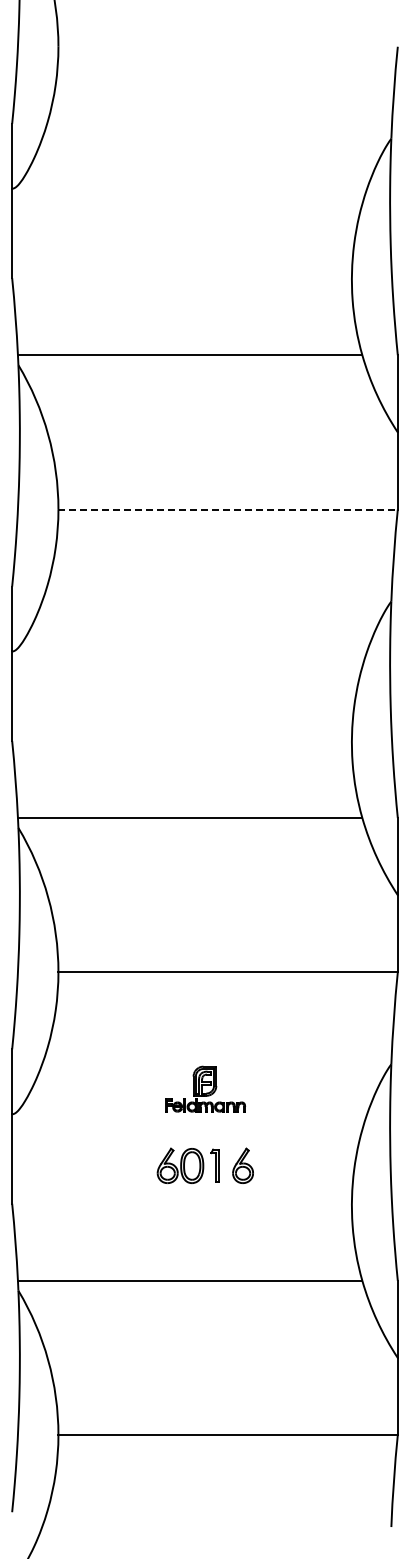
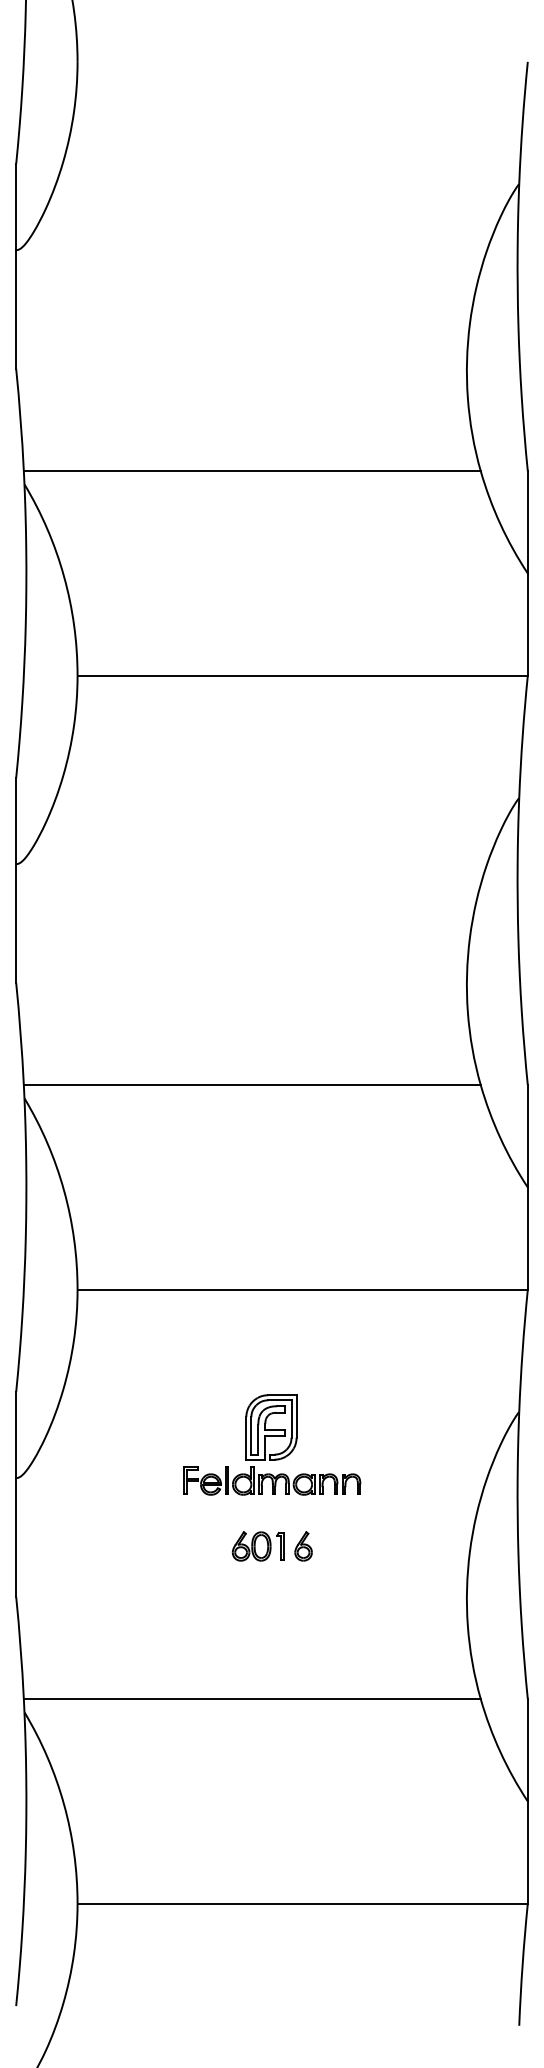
line: (228, 509) -> (303, 675), dashed -> solid
part: (205, 1088) -> (272, 1443), size x1.67
part: (204, 1165) -> (271, 1546), size x0.62

